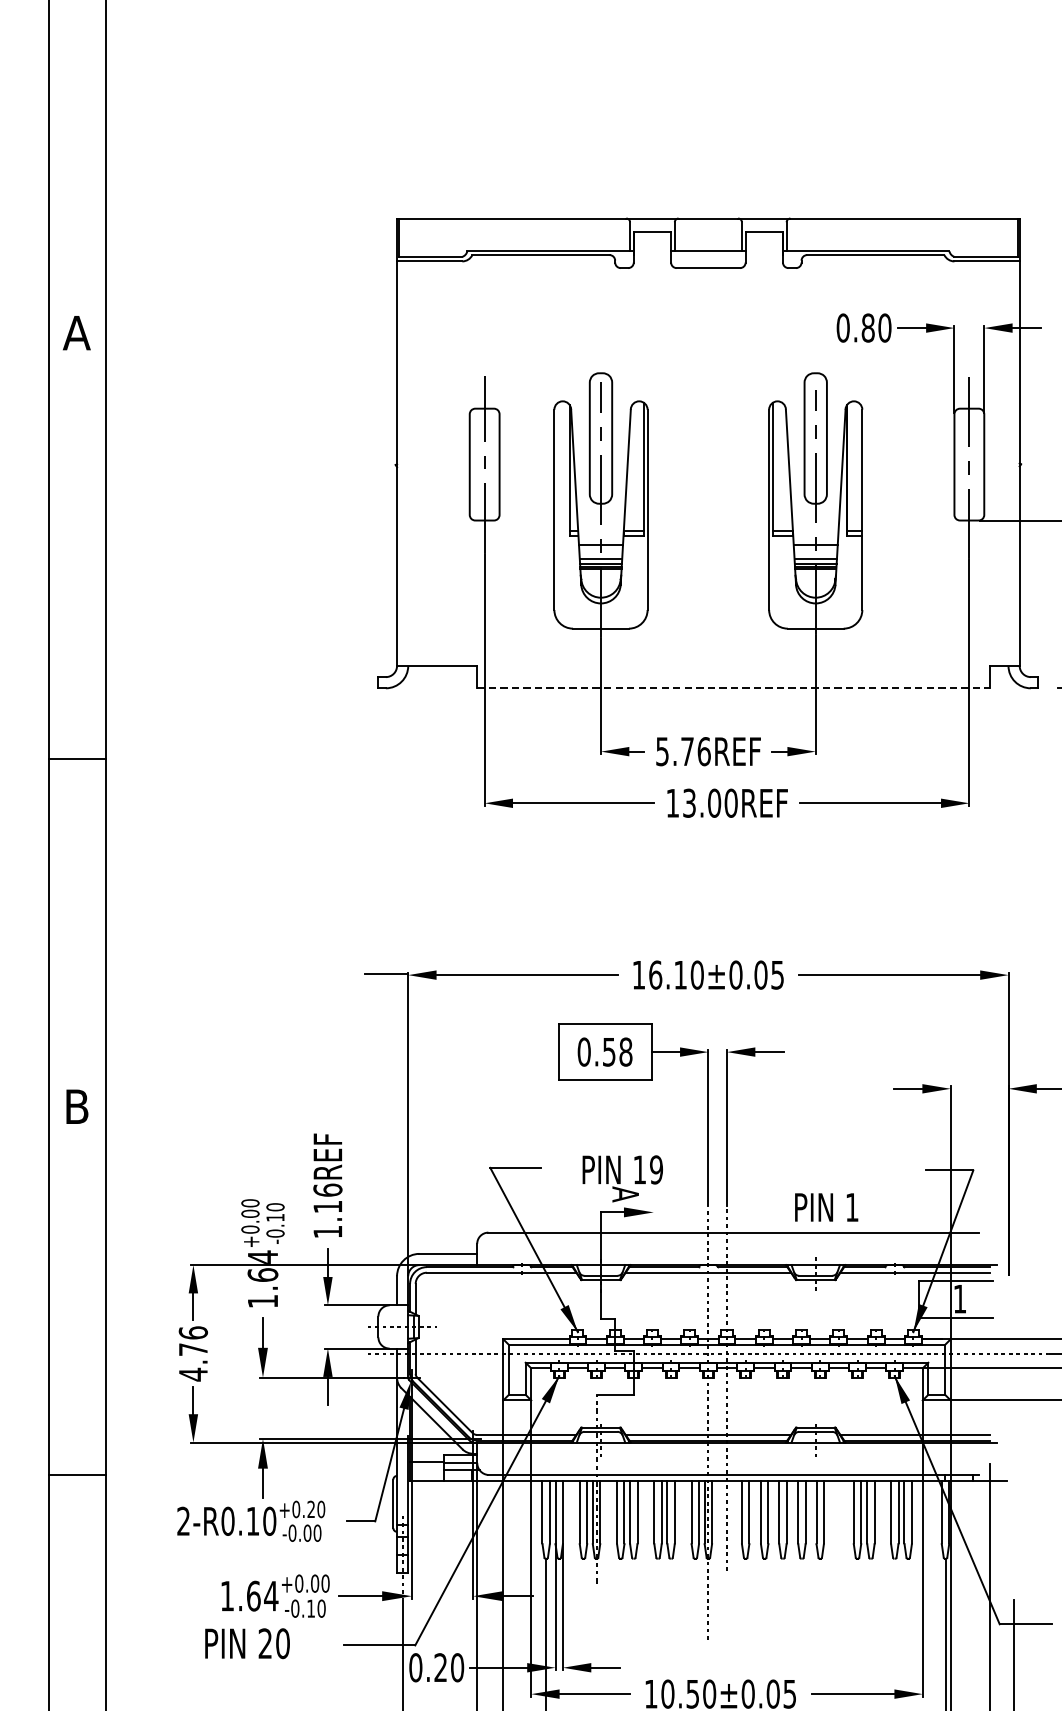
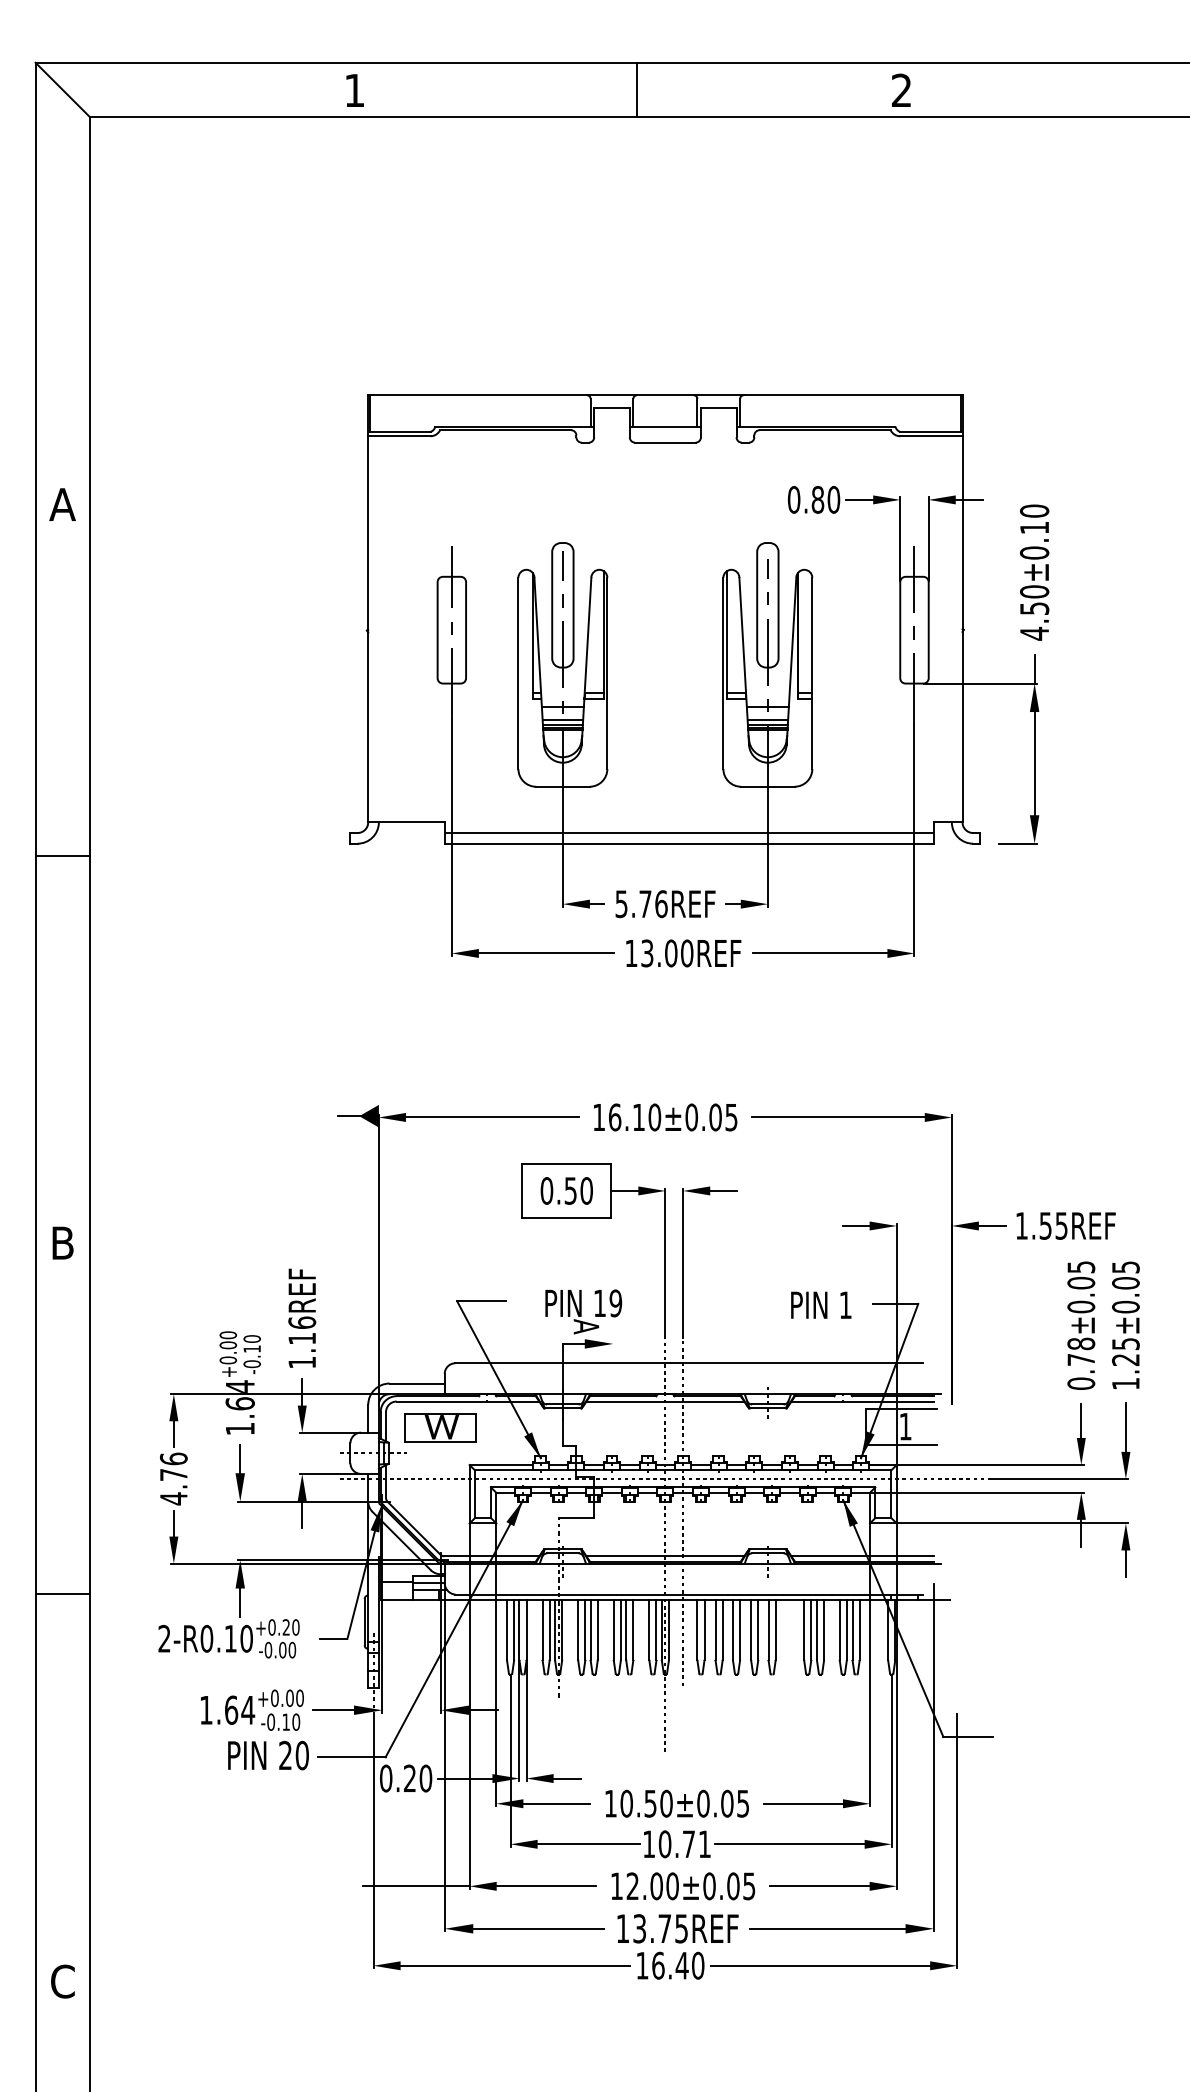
line: (733, 677) -> (689, 833), added
line: (733, 688) -> (689, 843), dashed -> solid
line: (76, 758) -> (62, 855), moved
fill: (397, 973) -> (368, 1115), added
text: (625, 1051) -> (586, 1190), 0.58 -> 0.50
text: (826, 1206) -> (821, 1304), moved
part: (472, 1299) -> (440, 1427), added
text: (247, 1643) -> (268, 1755), moved

